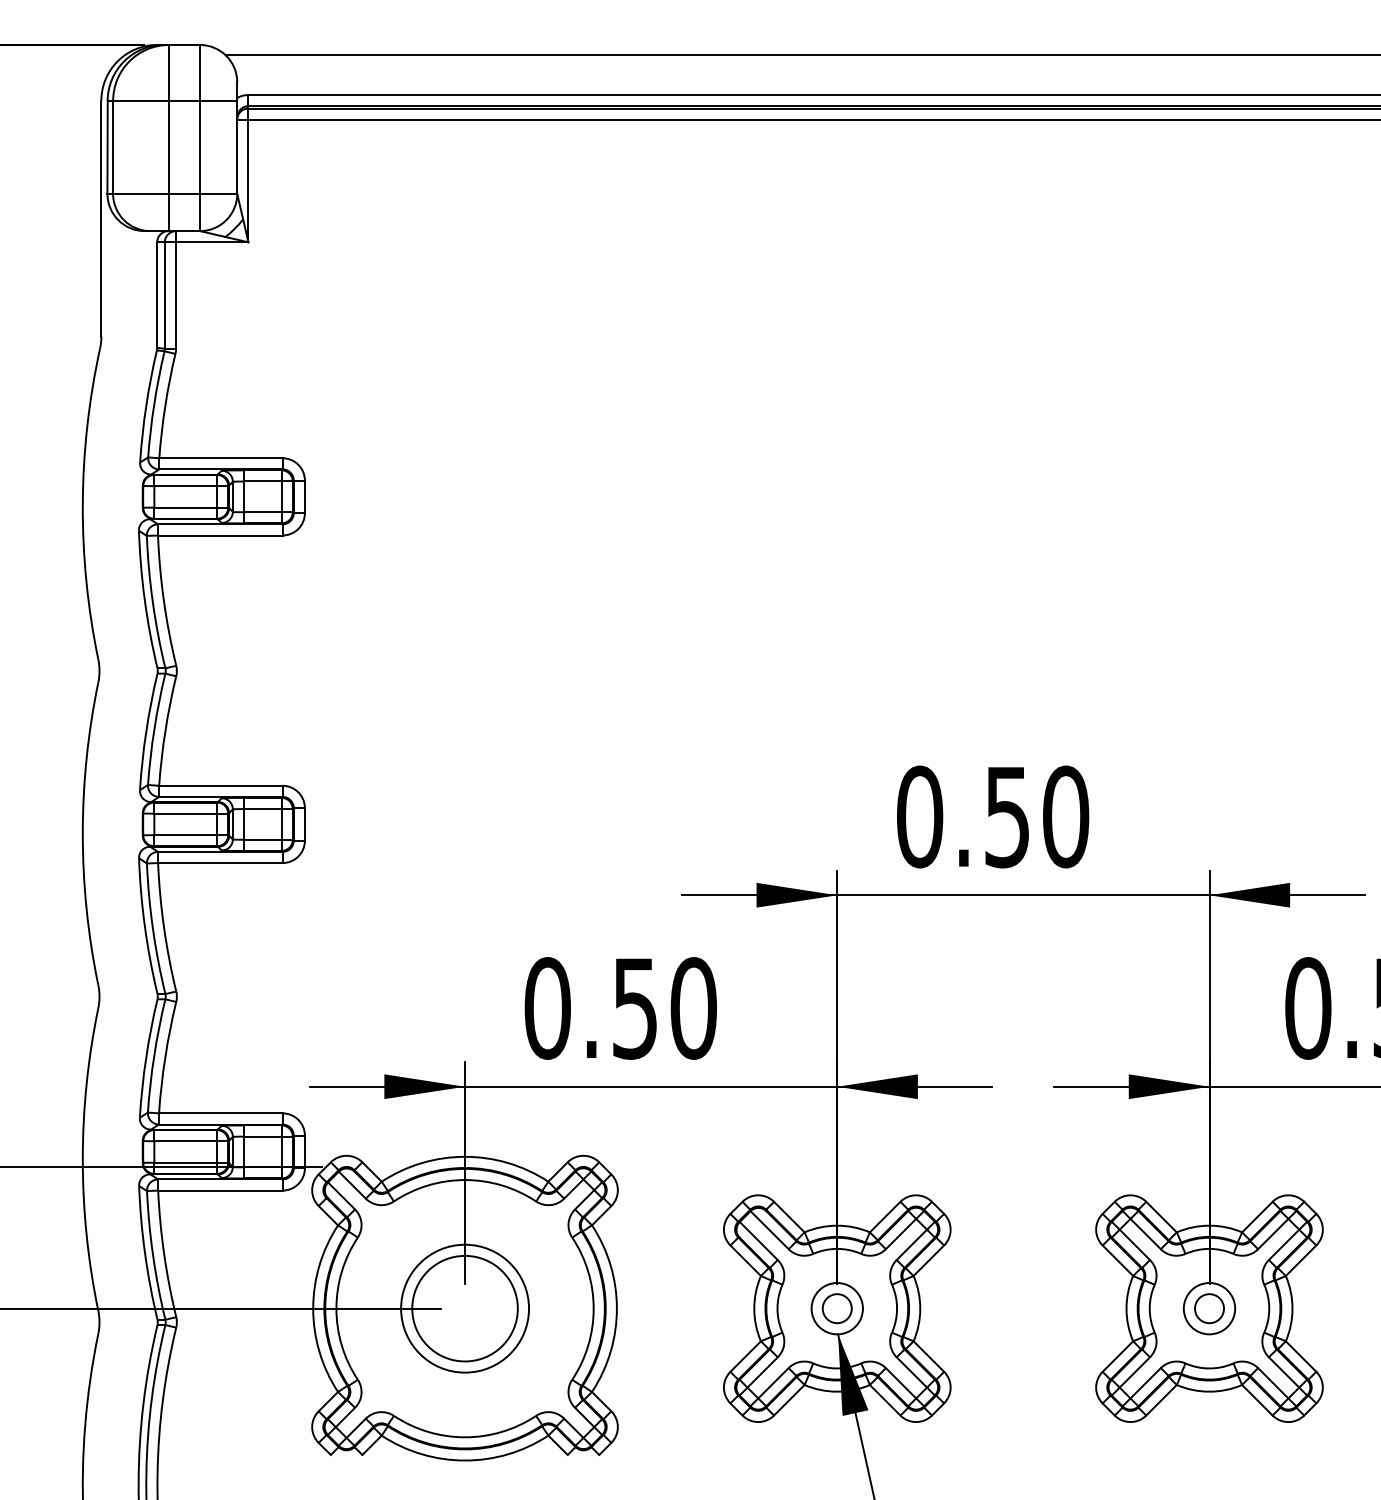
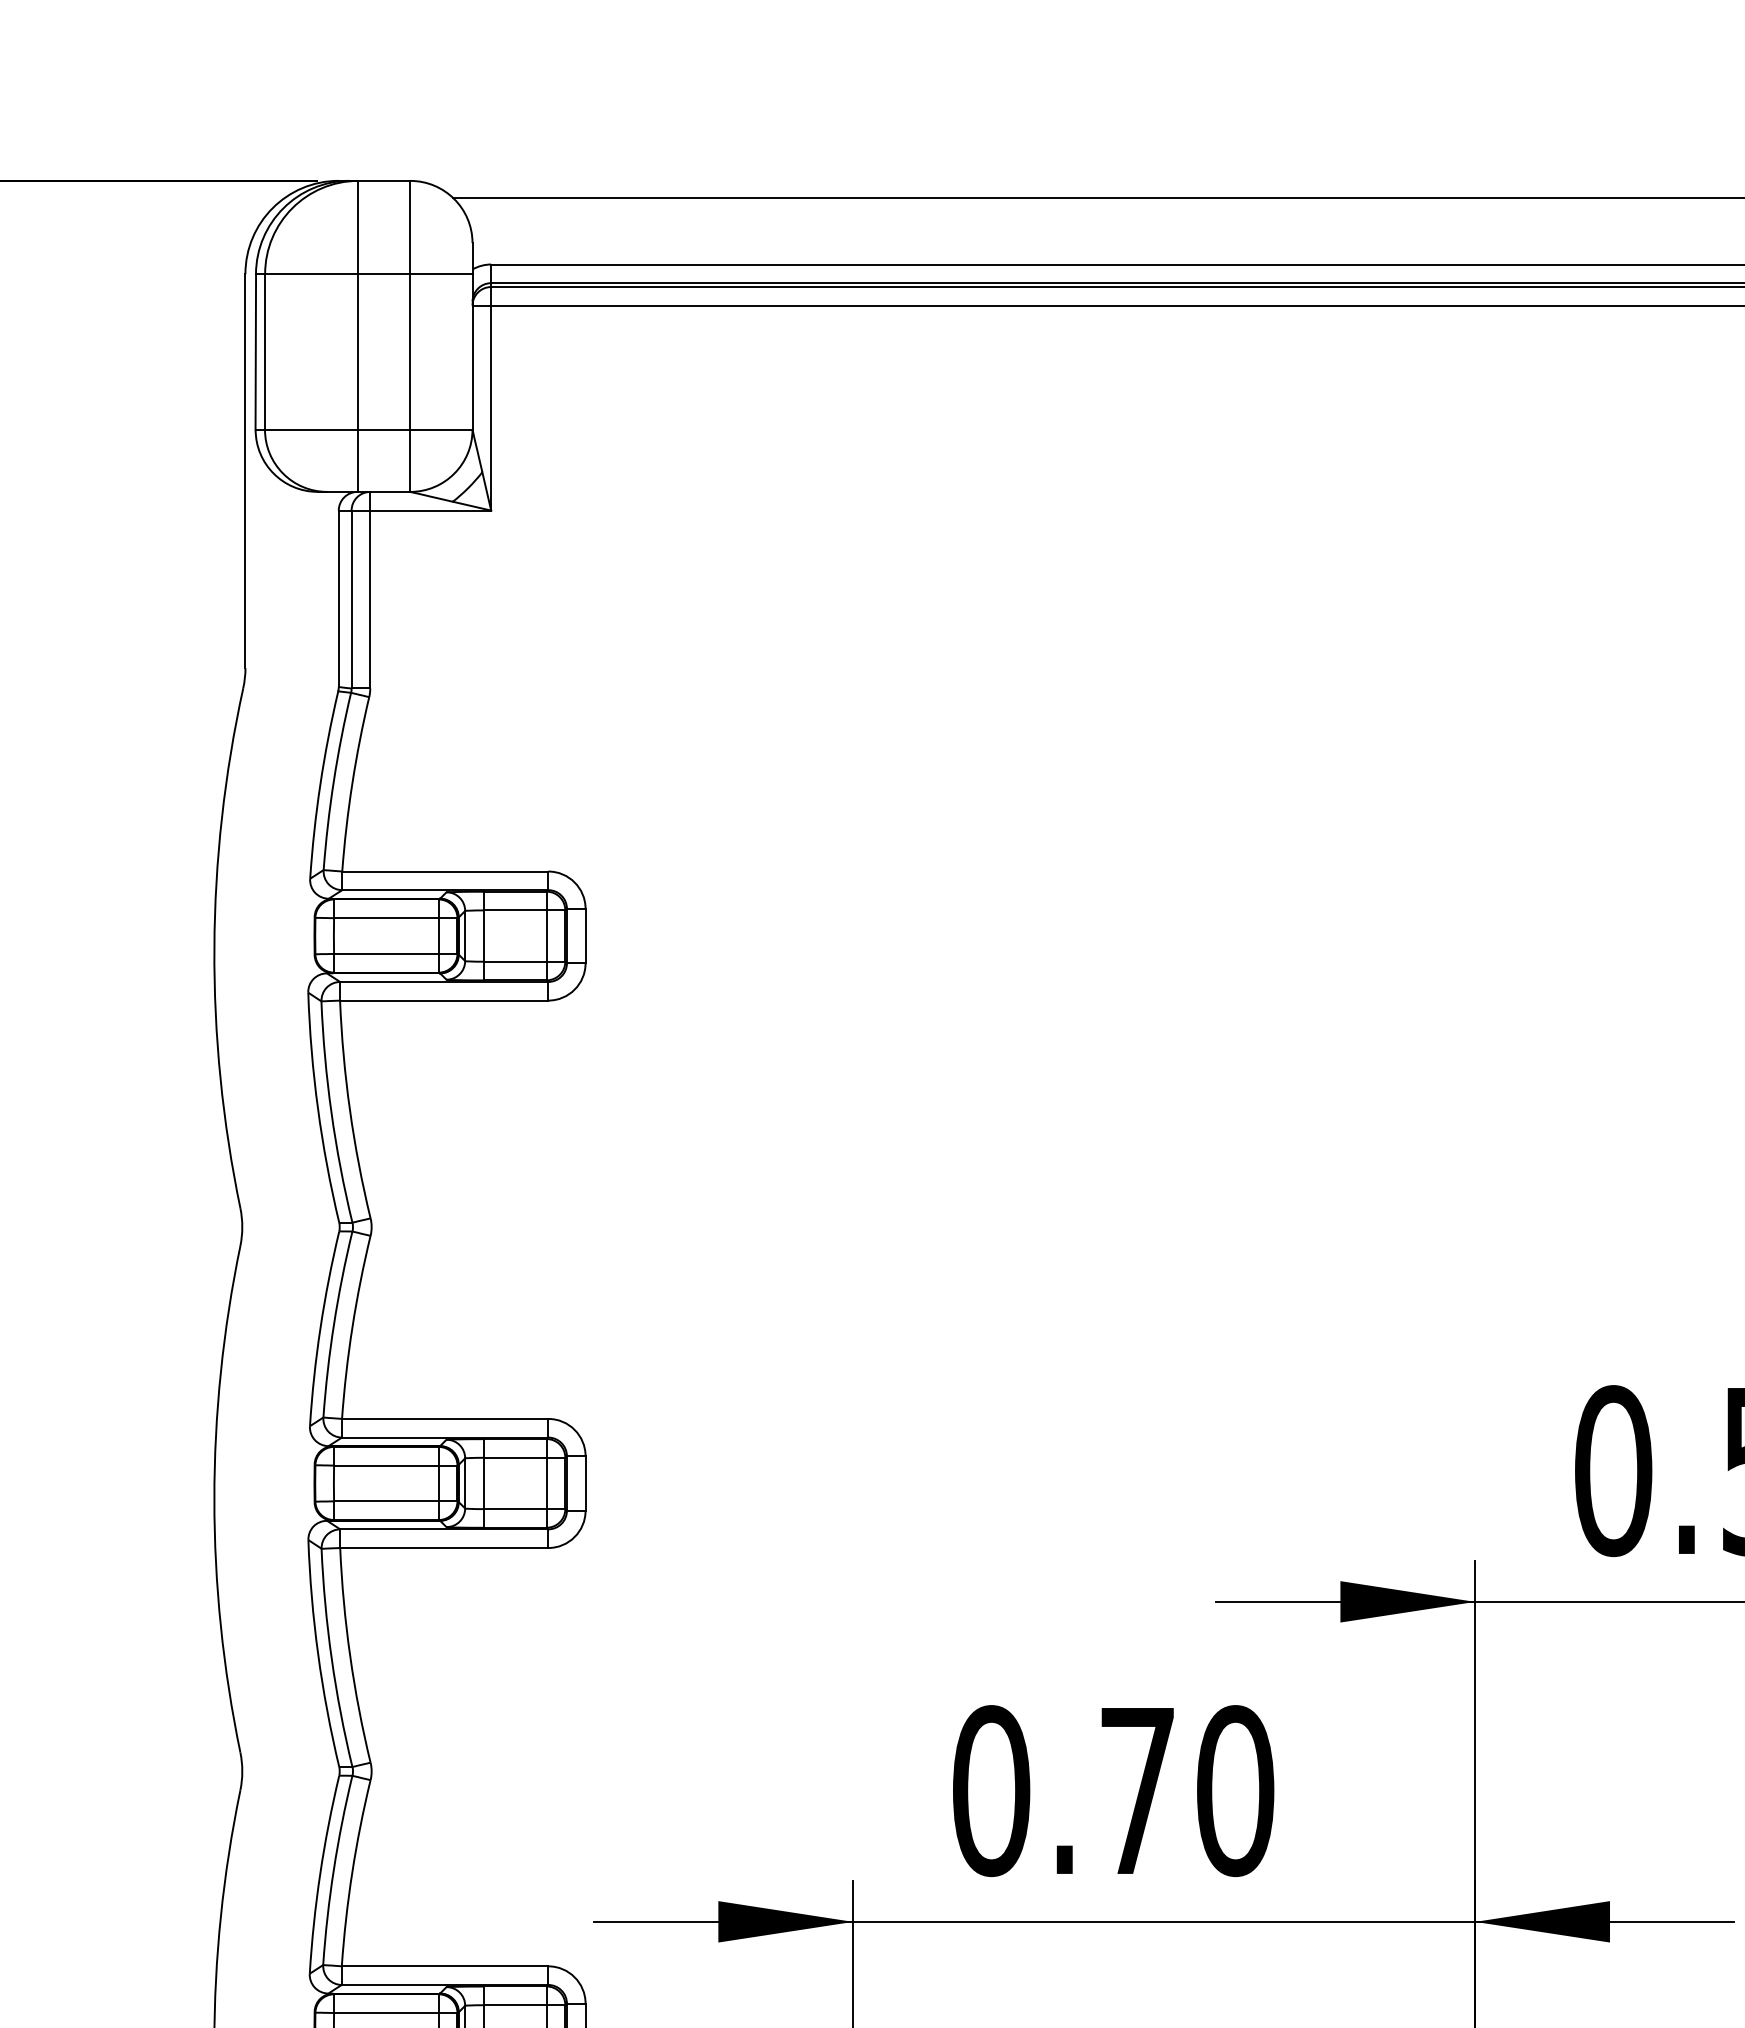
text: (634, 1008) -> (1136, 1791), 0.50 -> 0.70

